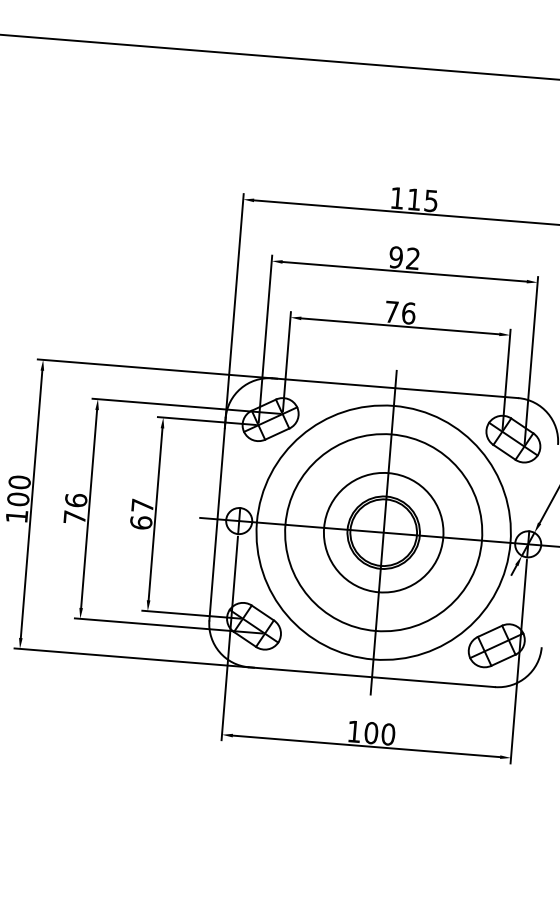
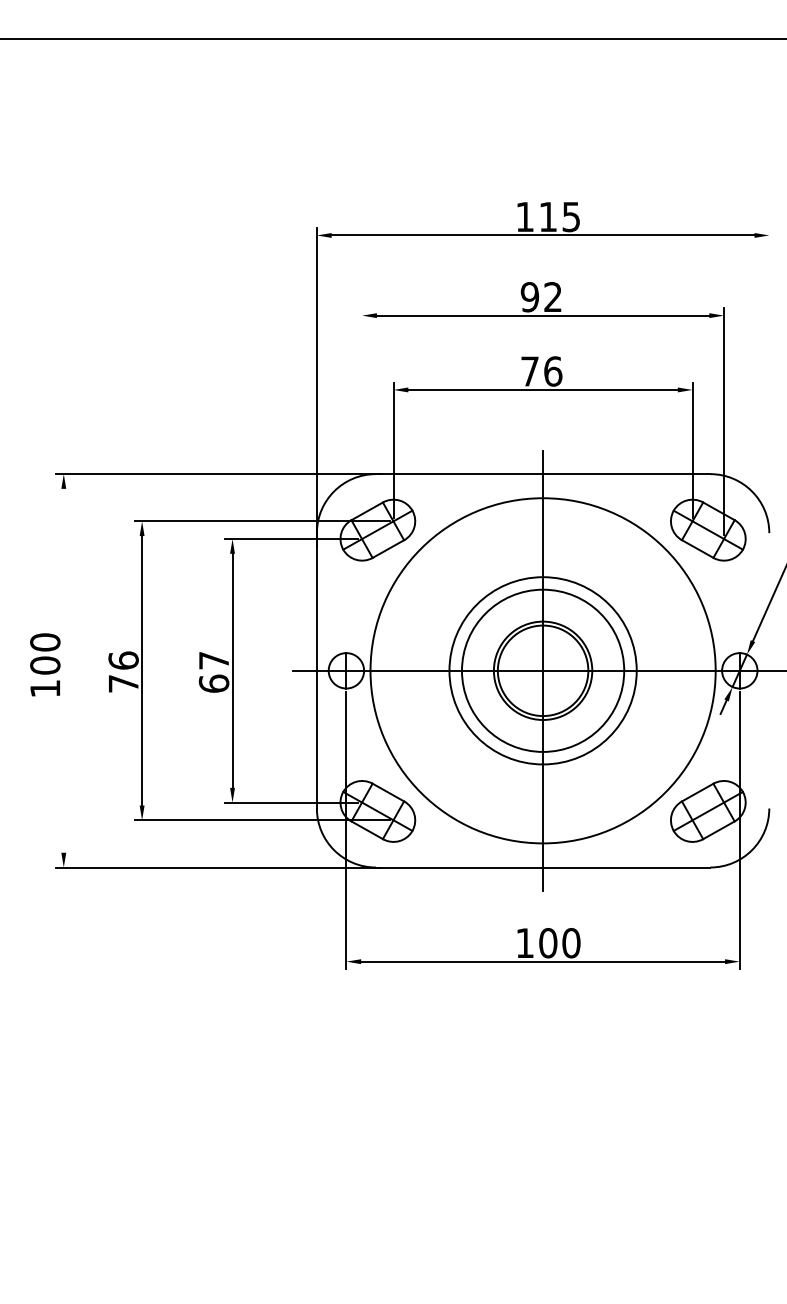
line: (265, 338) -> (362, 421), removed
line: (31, 504) -> (63, 670), removed
circle: (383, 532) -> (542, 670), size x0.7

